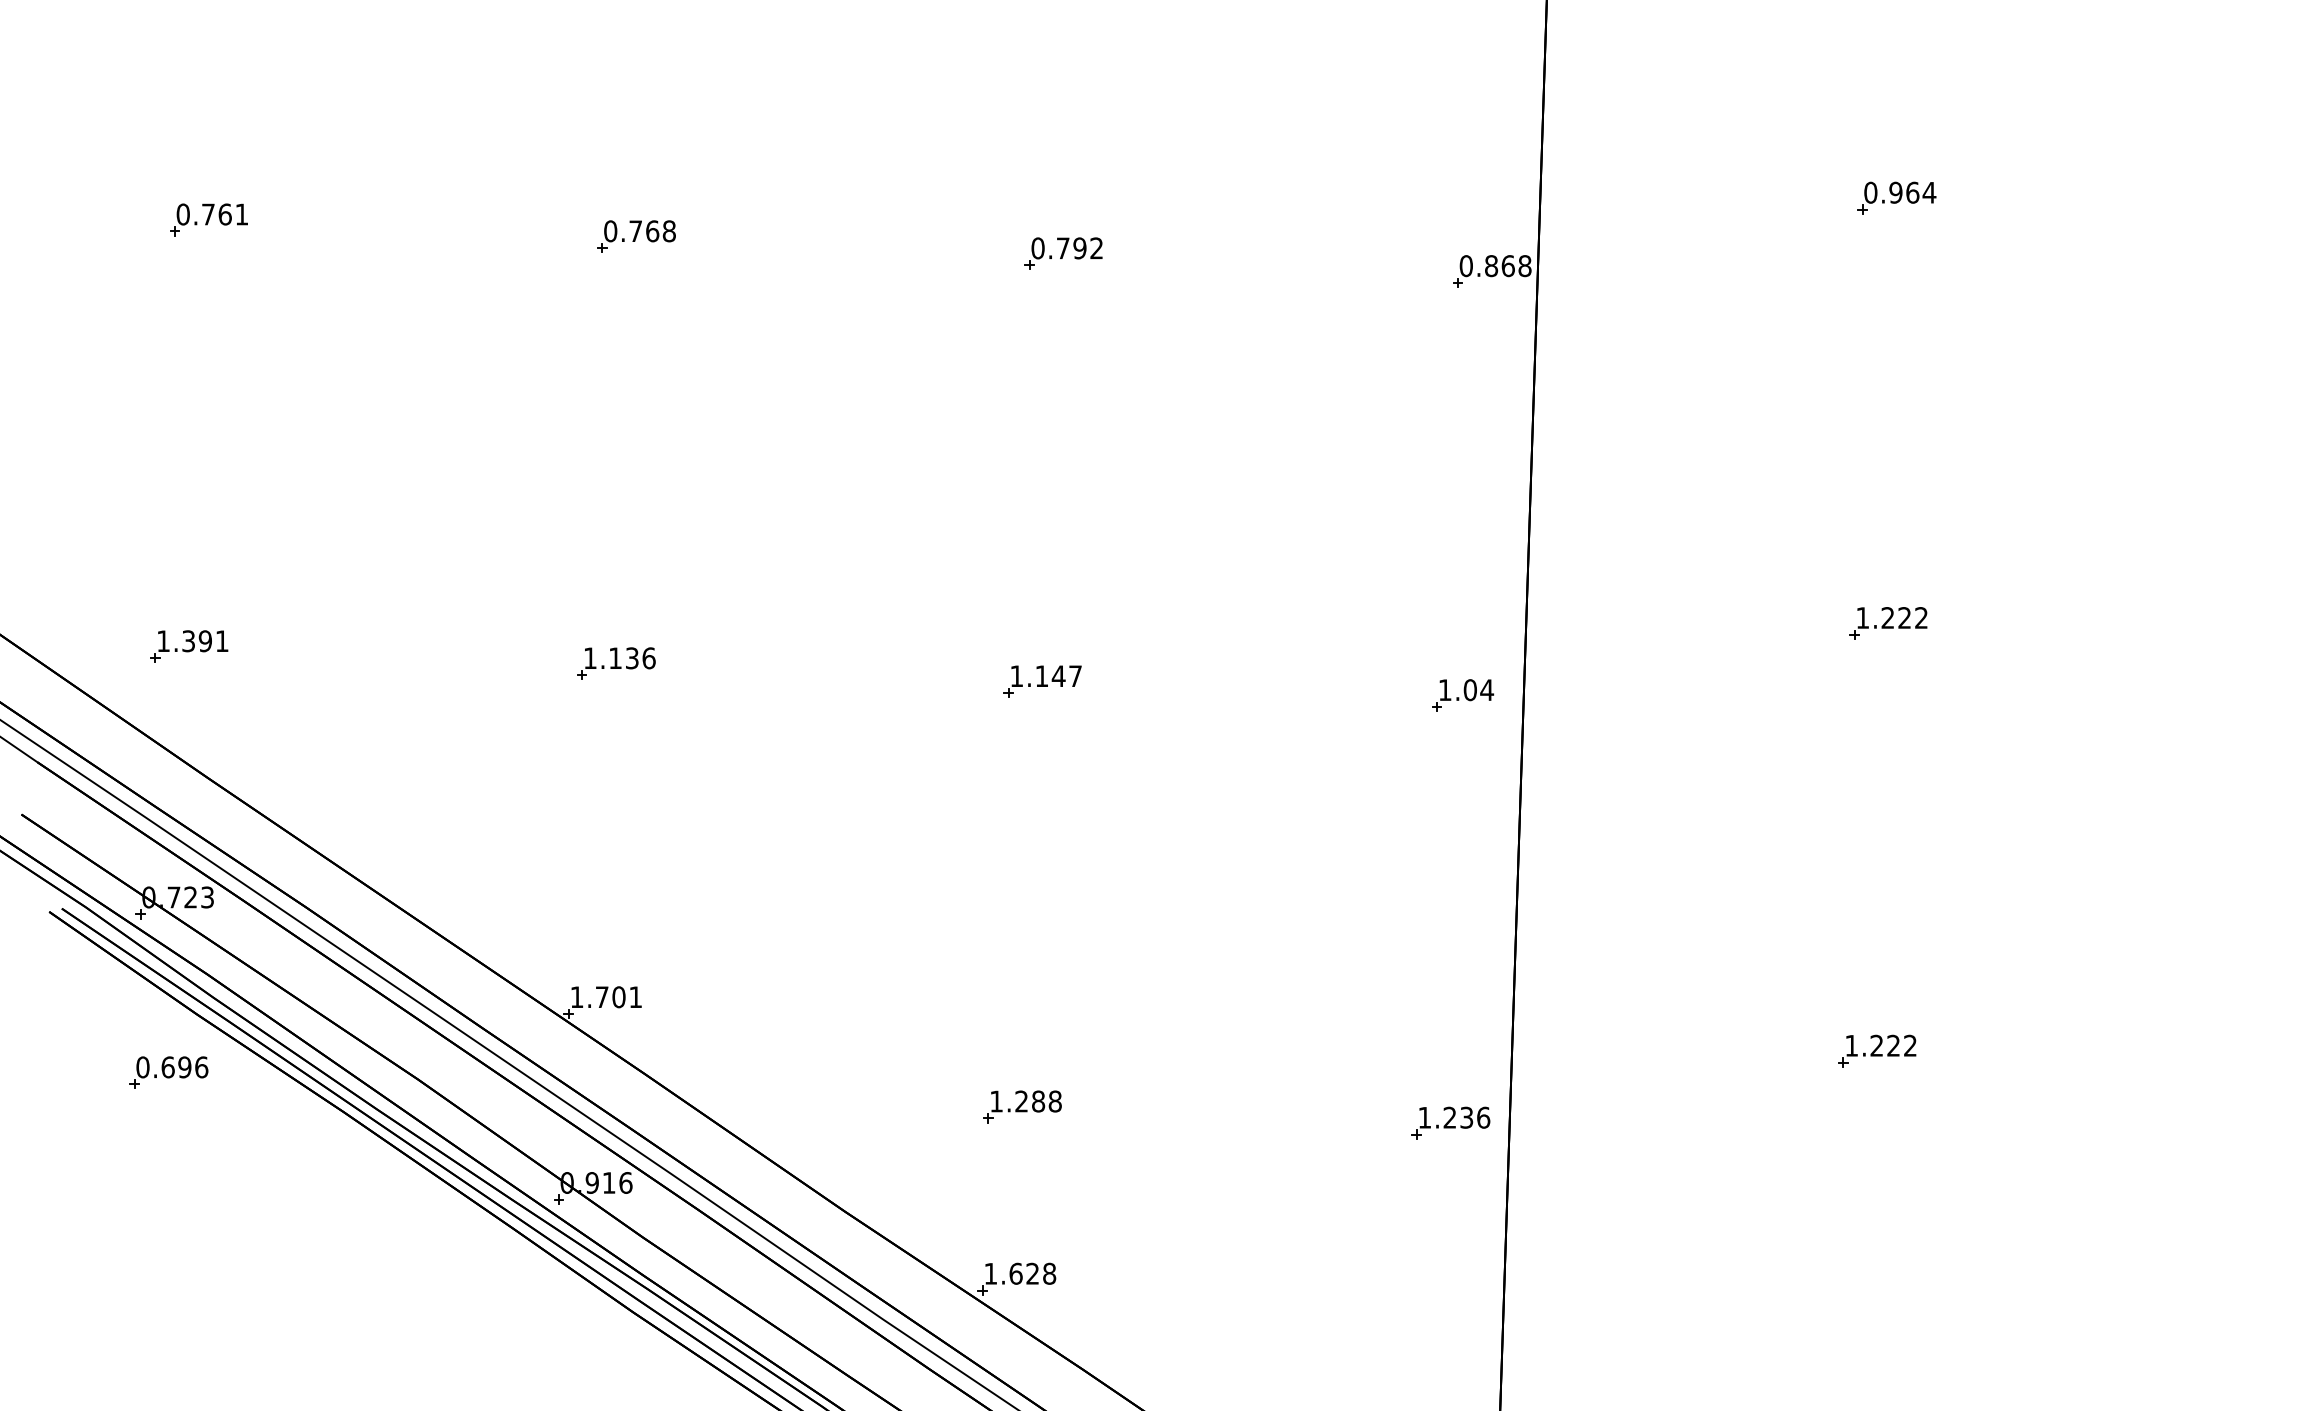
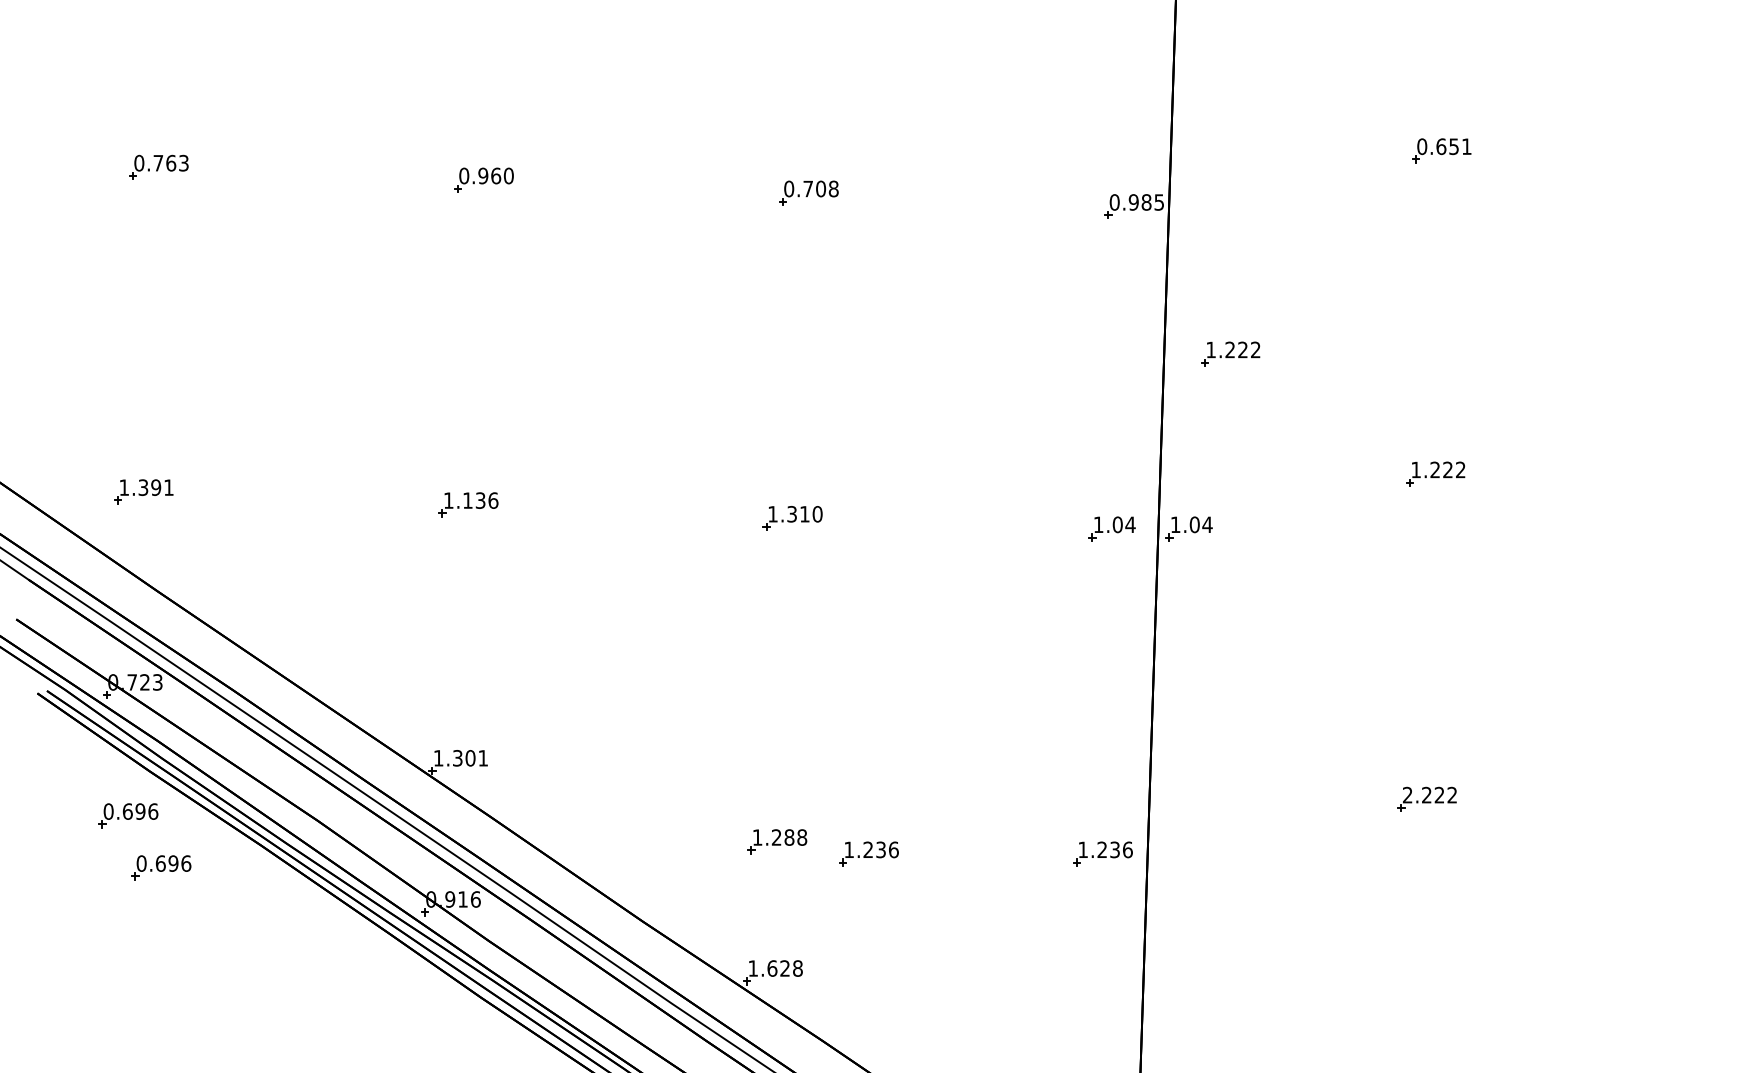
text: (1913, 192) -> (1454, 146), 0.964 -> 0.651
text: (241, 213) -> (183, 162), 0.761 -> 0.763
text: (651, 230) -> (495, 175), 0.768 -> 0.960
text: (1088, 247) -> (827, 188), 0.792 -> 0.708
text: (1508, 266) -> (1146, 202), 0.868 -> 0.985
part: (1618, 464) -> (1230, 353), added
text: (1058, 675) -> (804, 513), 1.147 -> 1.310
part: (1563, 694) -> (1188, 528), added
text: (601, 997) -> (457, 758), 1.701 -> 1.301
text: (1851, 1044) -> (1407, 794), 1.222 -> 2.222
part: (1142, 1122) -> (868, 853), added
part: (212, 1140) -> (161, 867), added

